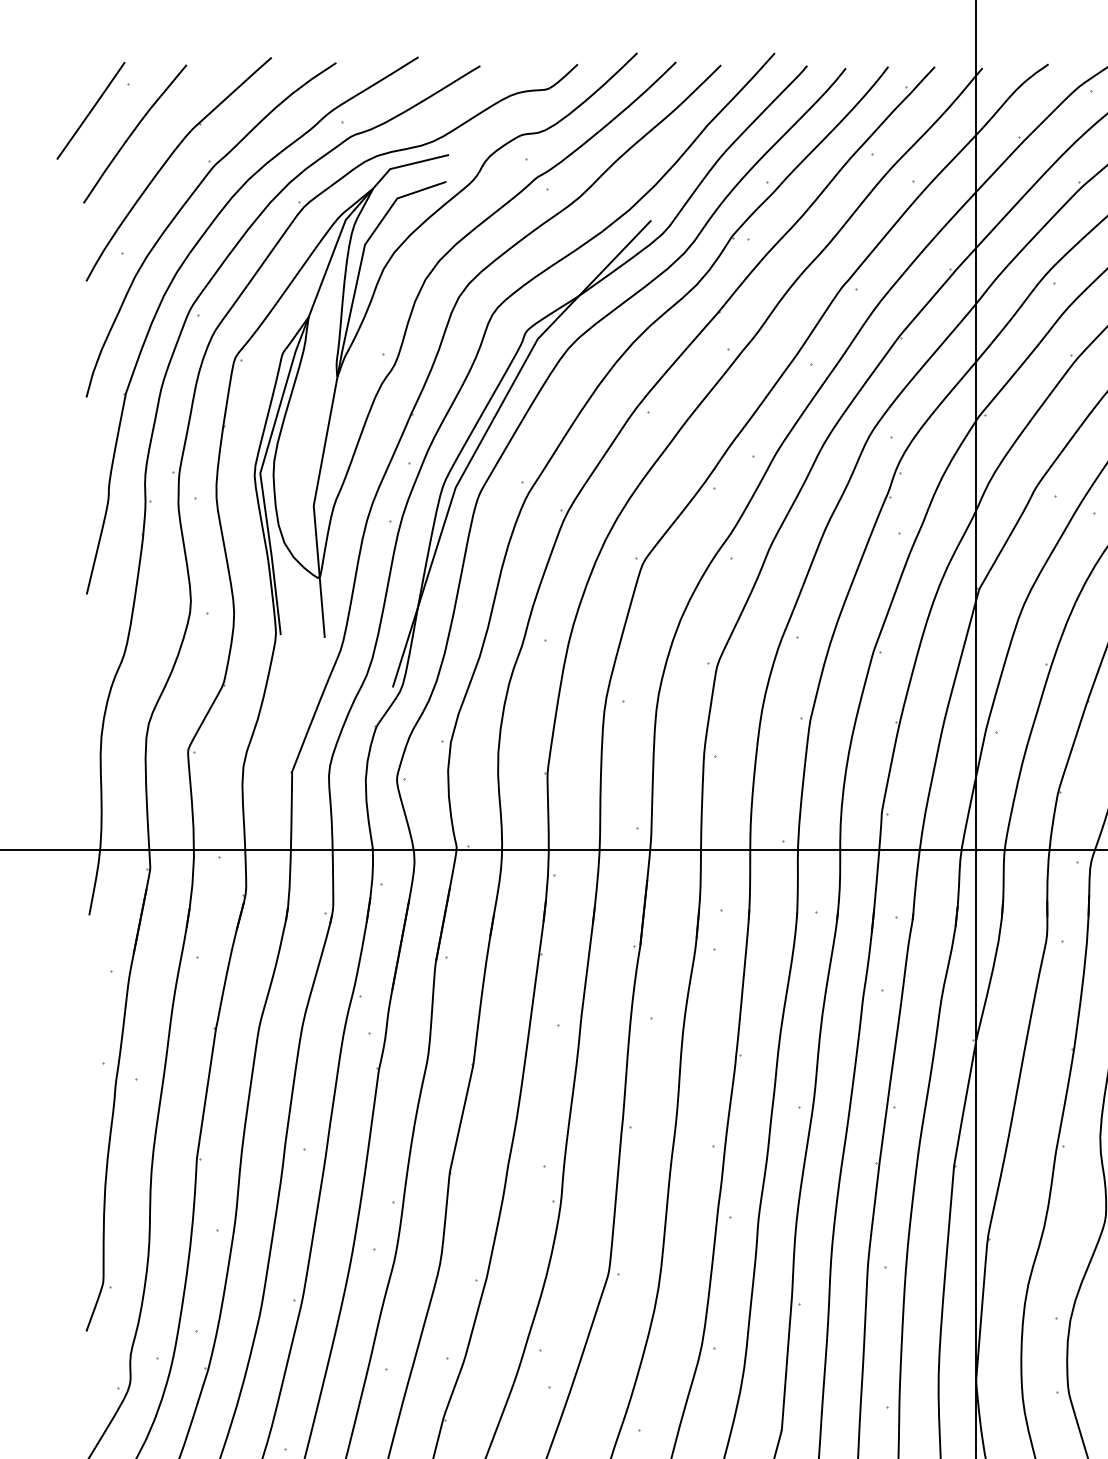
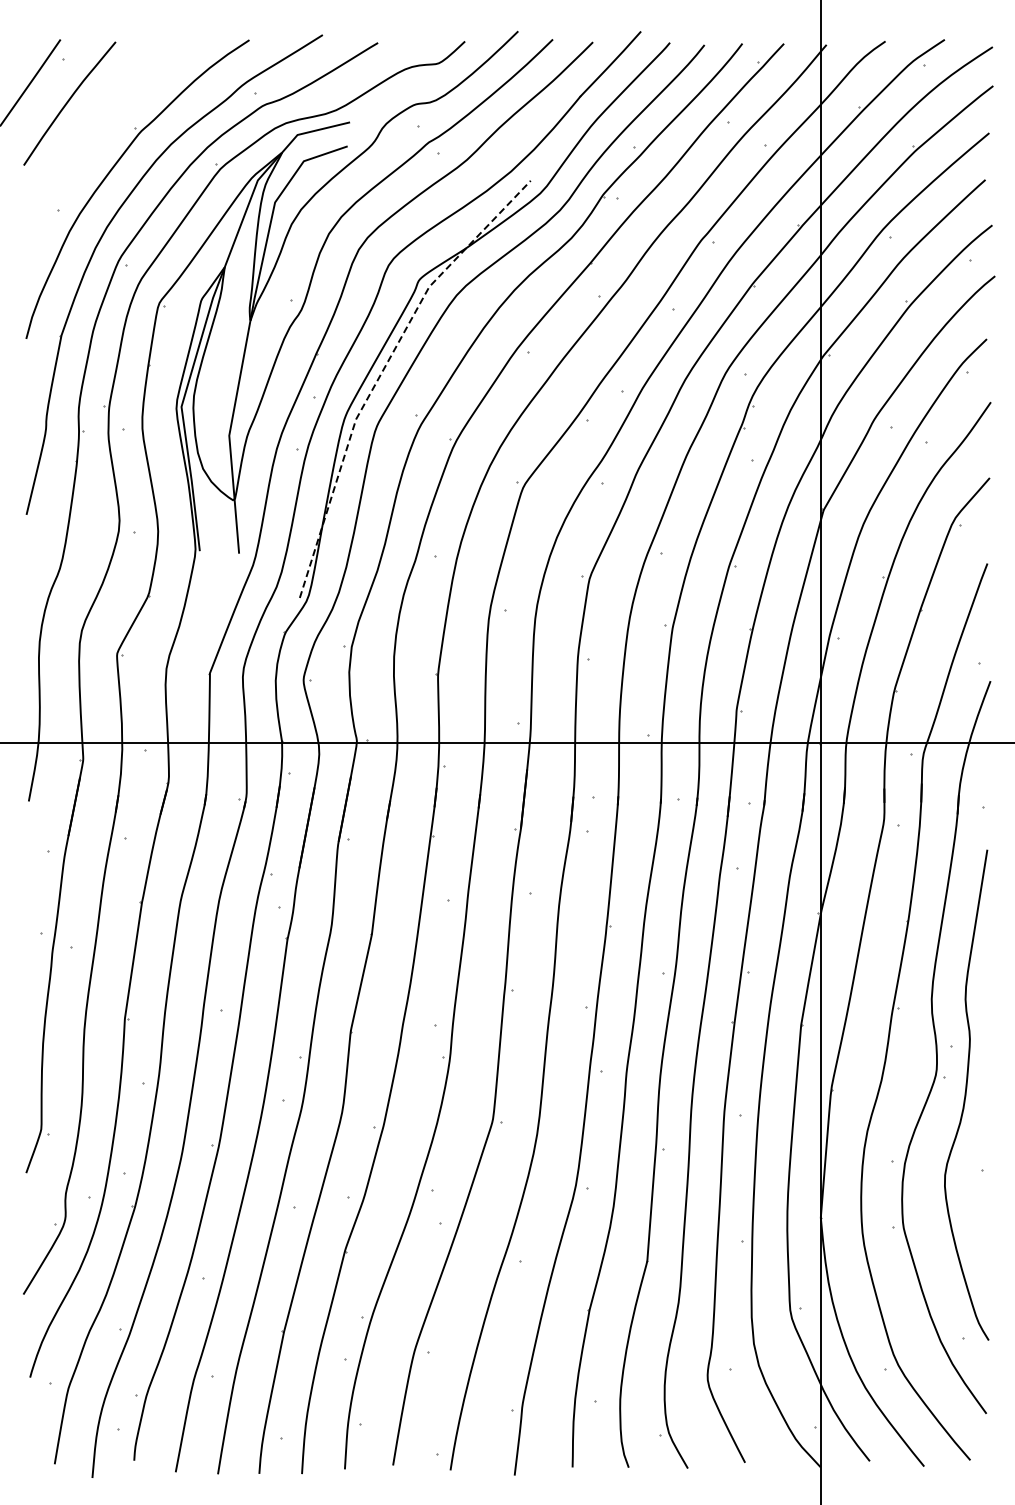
part: (169, 159) -> (100, 126), removed
line: (486, 432) -> (383, 370), solid -> dashed

